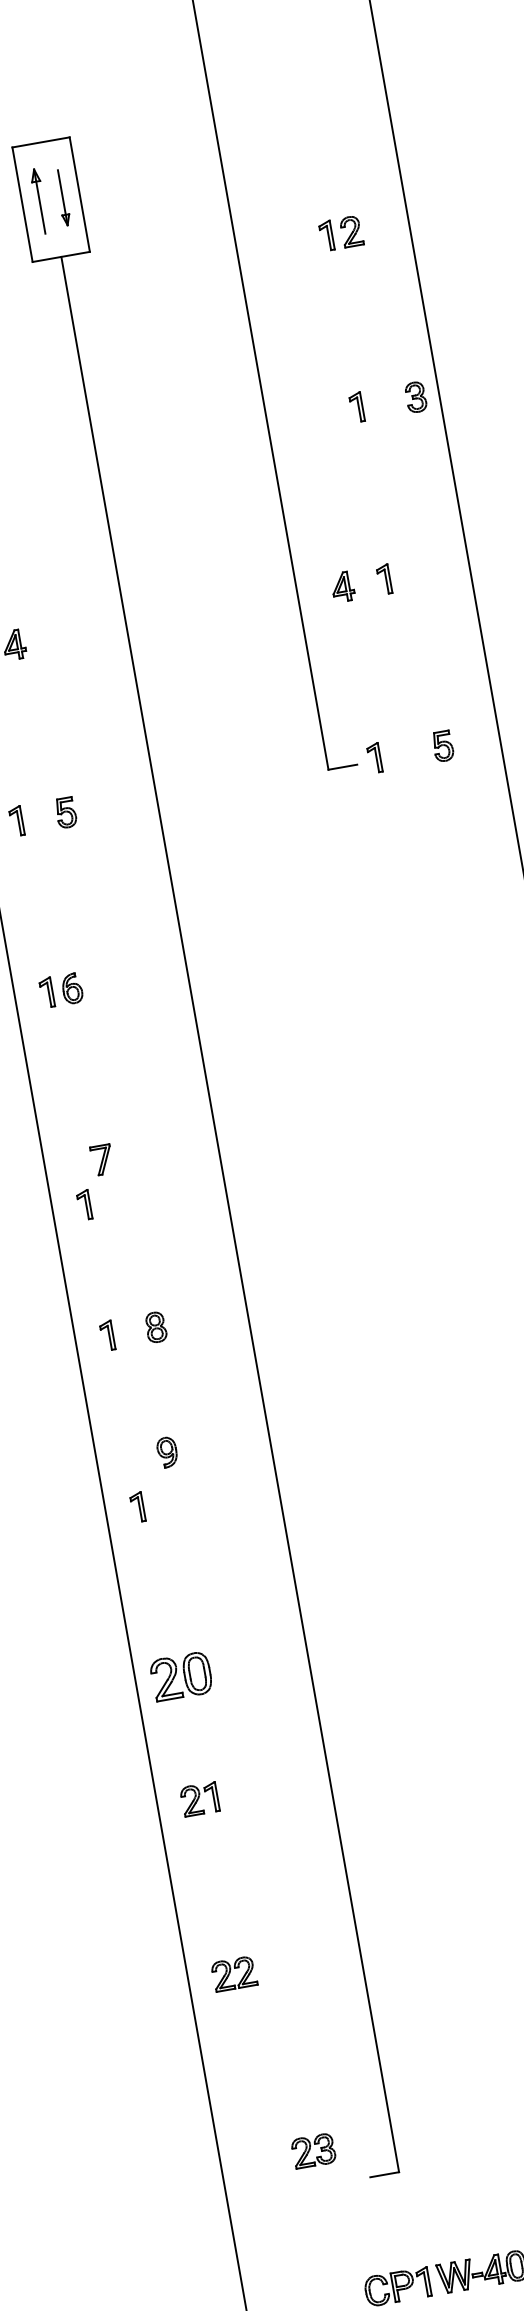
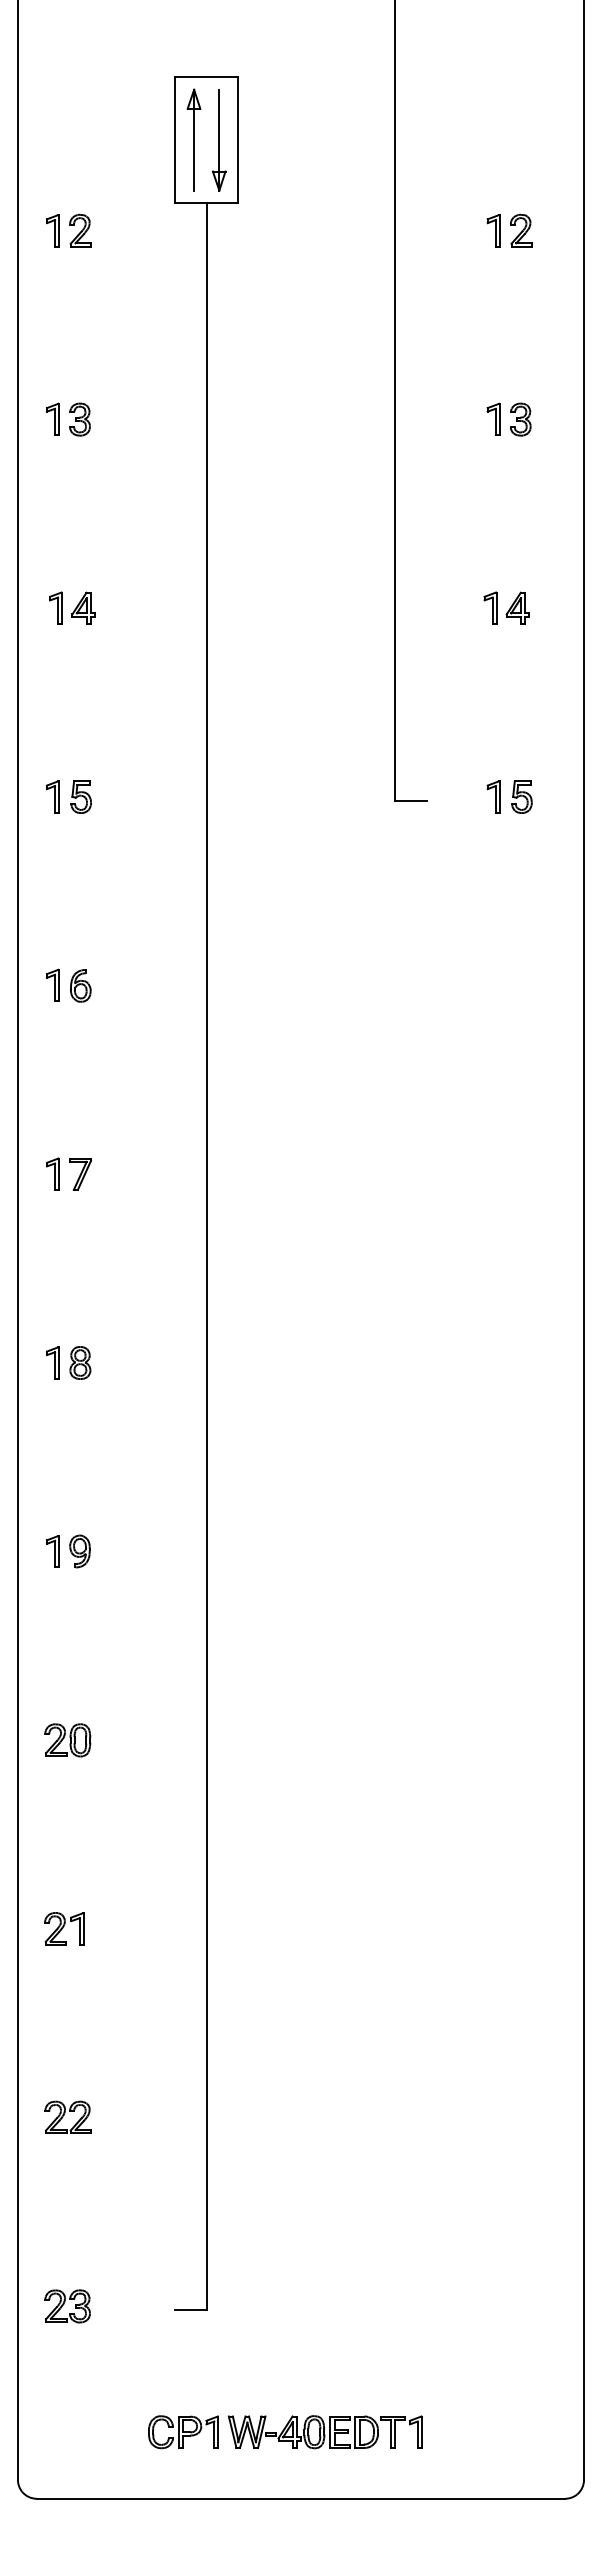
part: (62, 197) -> (219, 140), size x1.67
part: (39, 201) -> (193, 139), size x1.43
part: (415, 397) -> (520, 419), moved
part: (342, 586) -> (517, 607), moved
part: (374, 757) -> (493, 796), moved
part: (65, 812) -> (80, 796), moved
part: (83, 1204) -> (52, 1173), moved
part: (156, 1326) -> (80, 1362), moved
part: (166, 1452) -> (79, 1551), moved
part: (181, 1676) -> (67, 1740), size x0.71
part: (199, 1799) -> (64, 1928), moved
part: (233, 1973) -> (67, 2116), moved
part: (313, 2151) -> (67, 2306), moved

